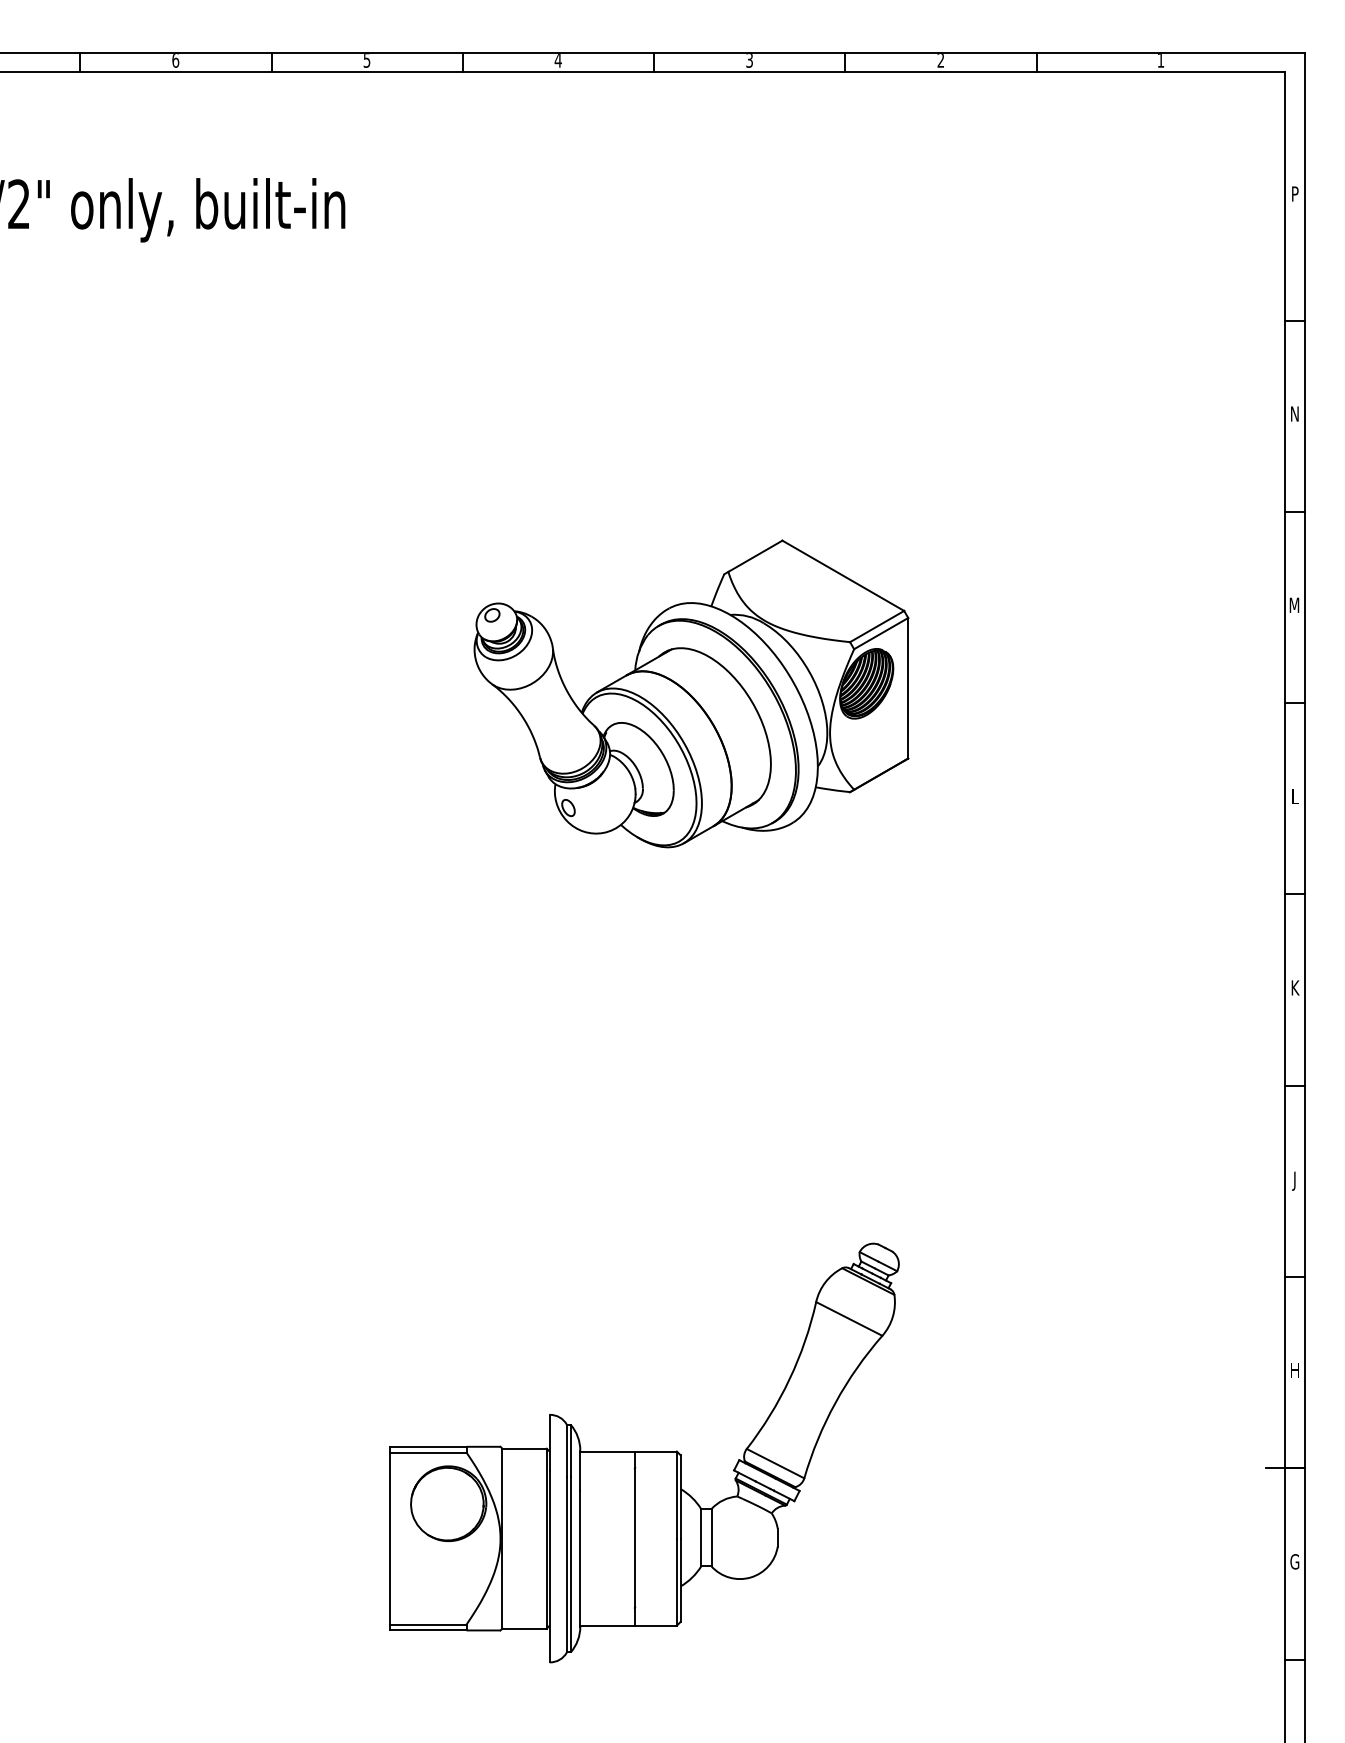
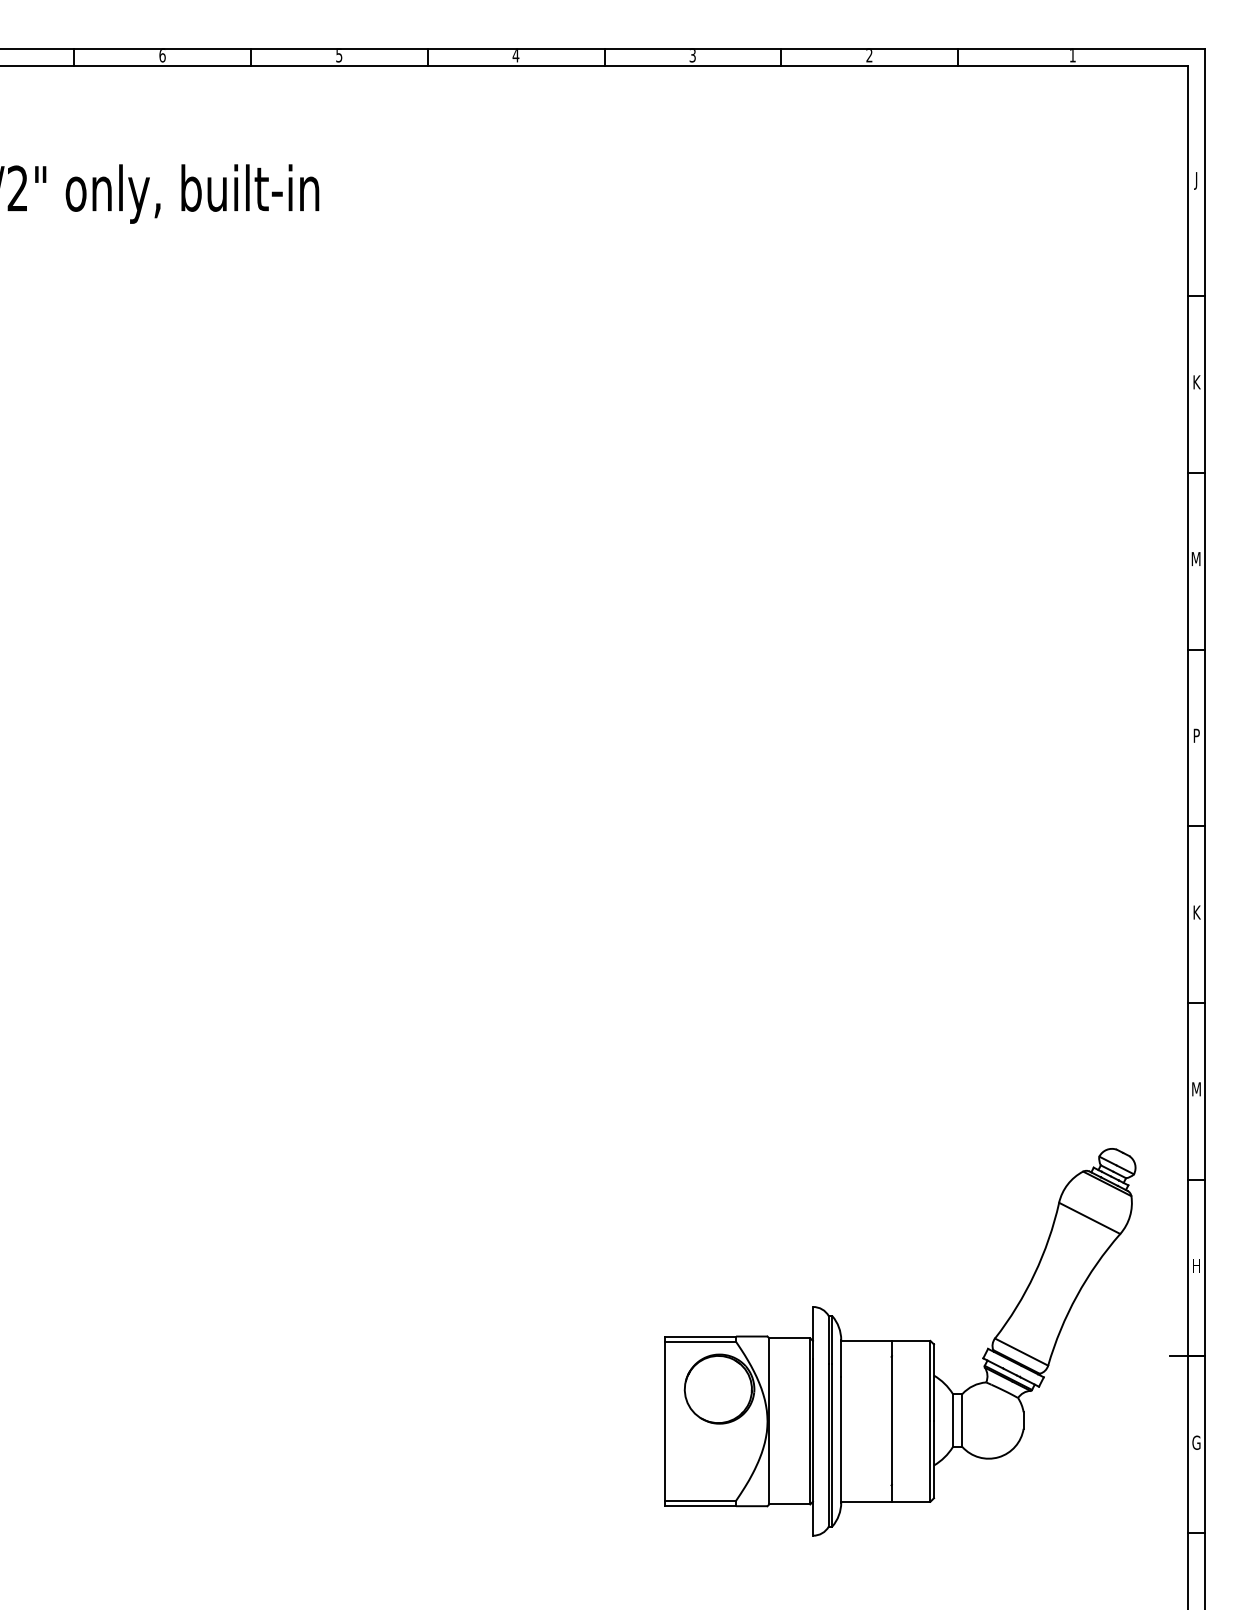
text: (1295, 195) -> (1197, 180), P -> J
text: (1295, 413) -> (1197, 381), N -> K
part: (691, 693) -> (639, 640), removed
text: (1295, 796) -> (1197, 735), L -> P
text: (1294, 1180) -> (1196, 1090), J -> M
part: (644, 1452) -> (900, 1341), moved

